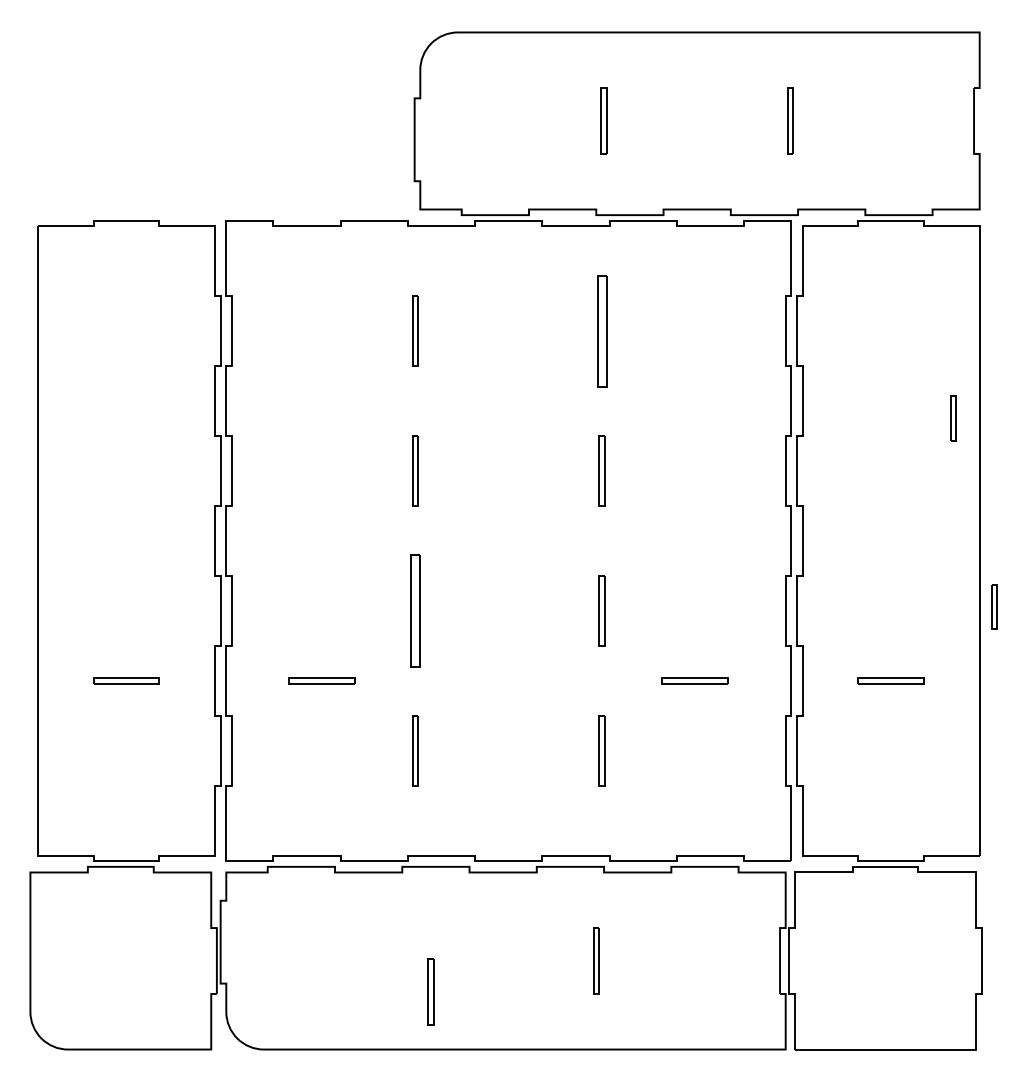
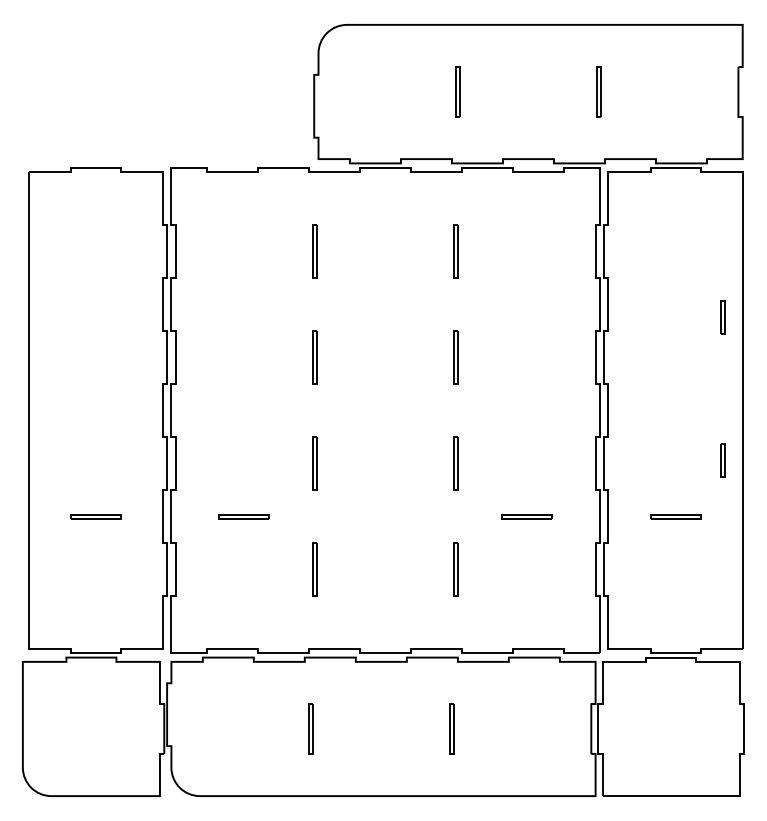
part: (601, 330) -> (455, 250), size x0.62
part: (994, 606) -> (722, 460), moved
part: (415, 610) -> (314, 463), size x0.62
part: (430, 991) -> (310, 728), moved

